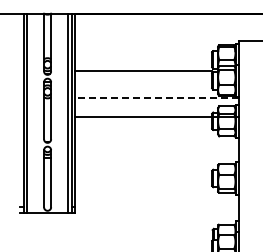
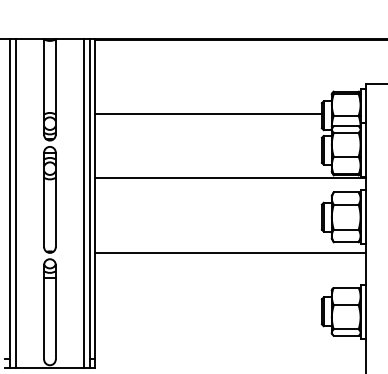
line: (143, 70) -> (208, 113), moved
line: (156, 97) -> (229, 177), dashed -> solid
line: (156, 116) -> (229, 252), moved

